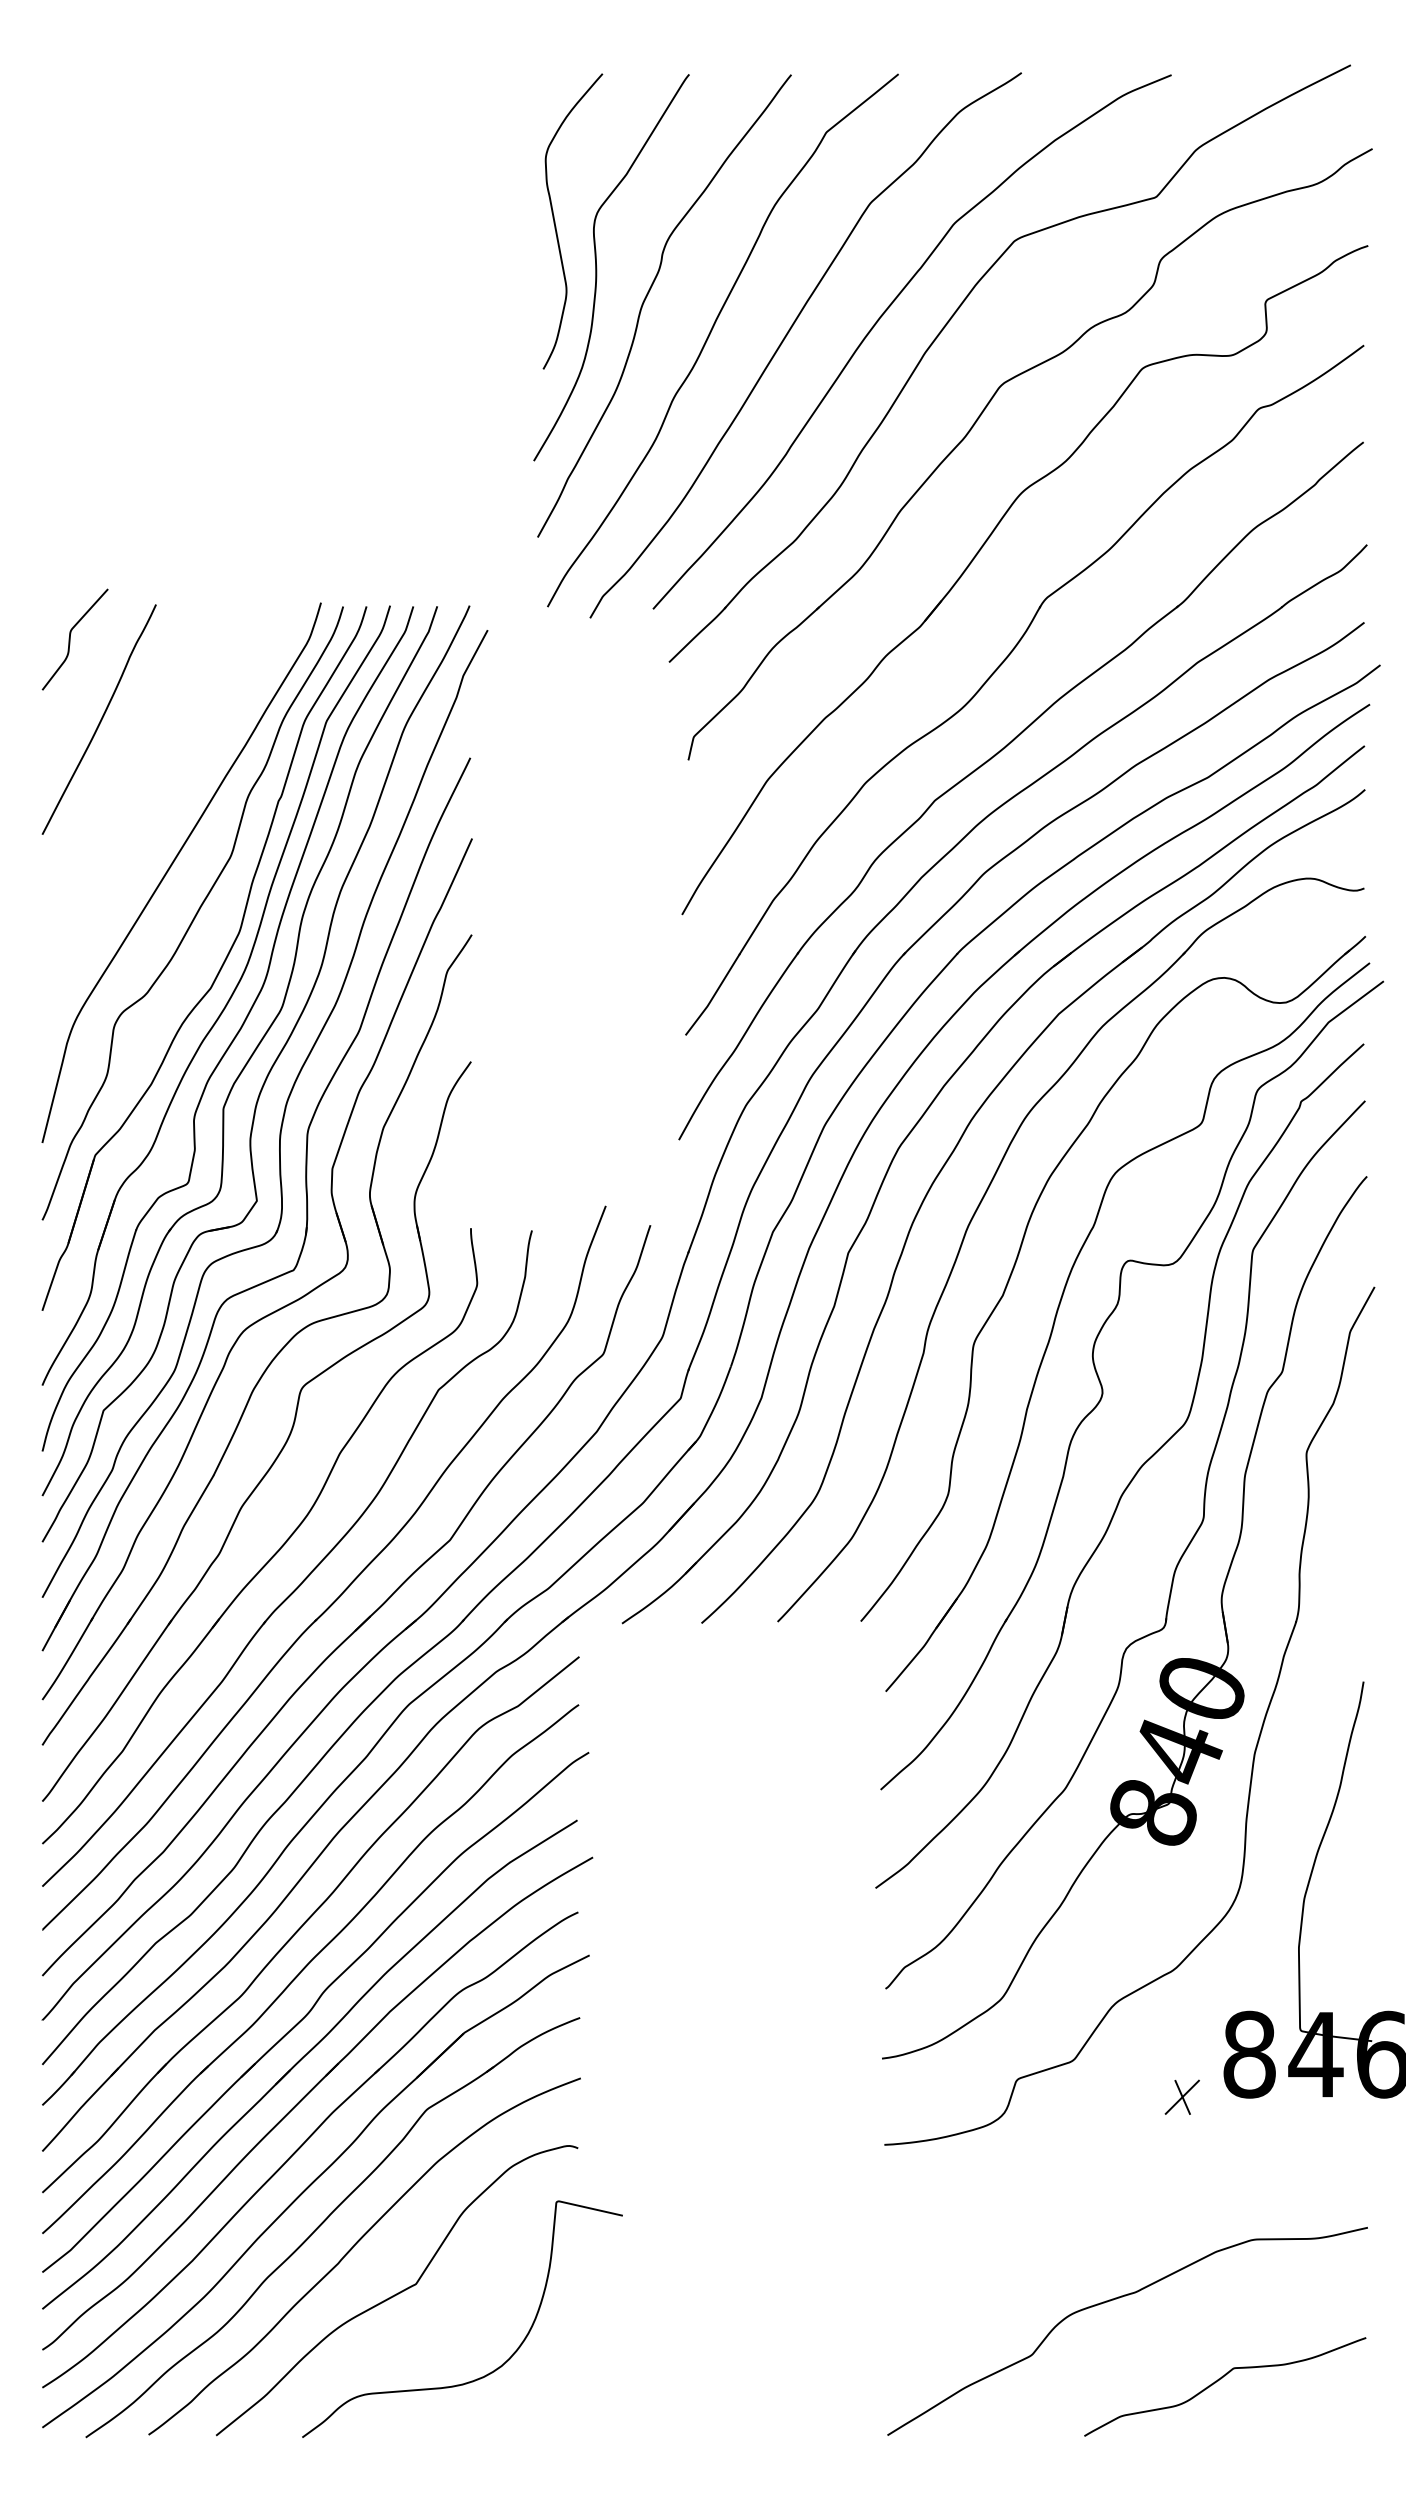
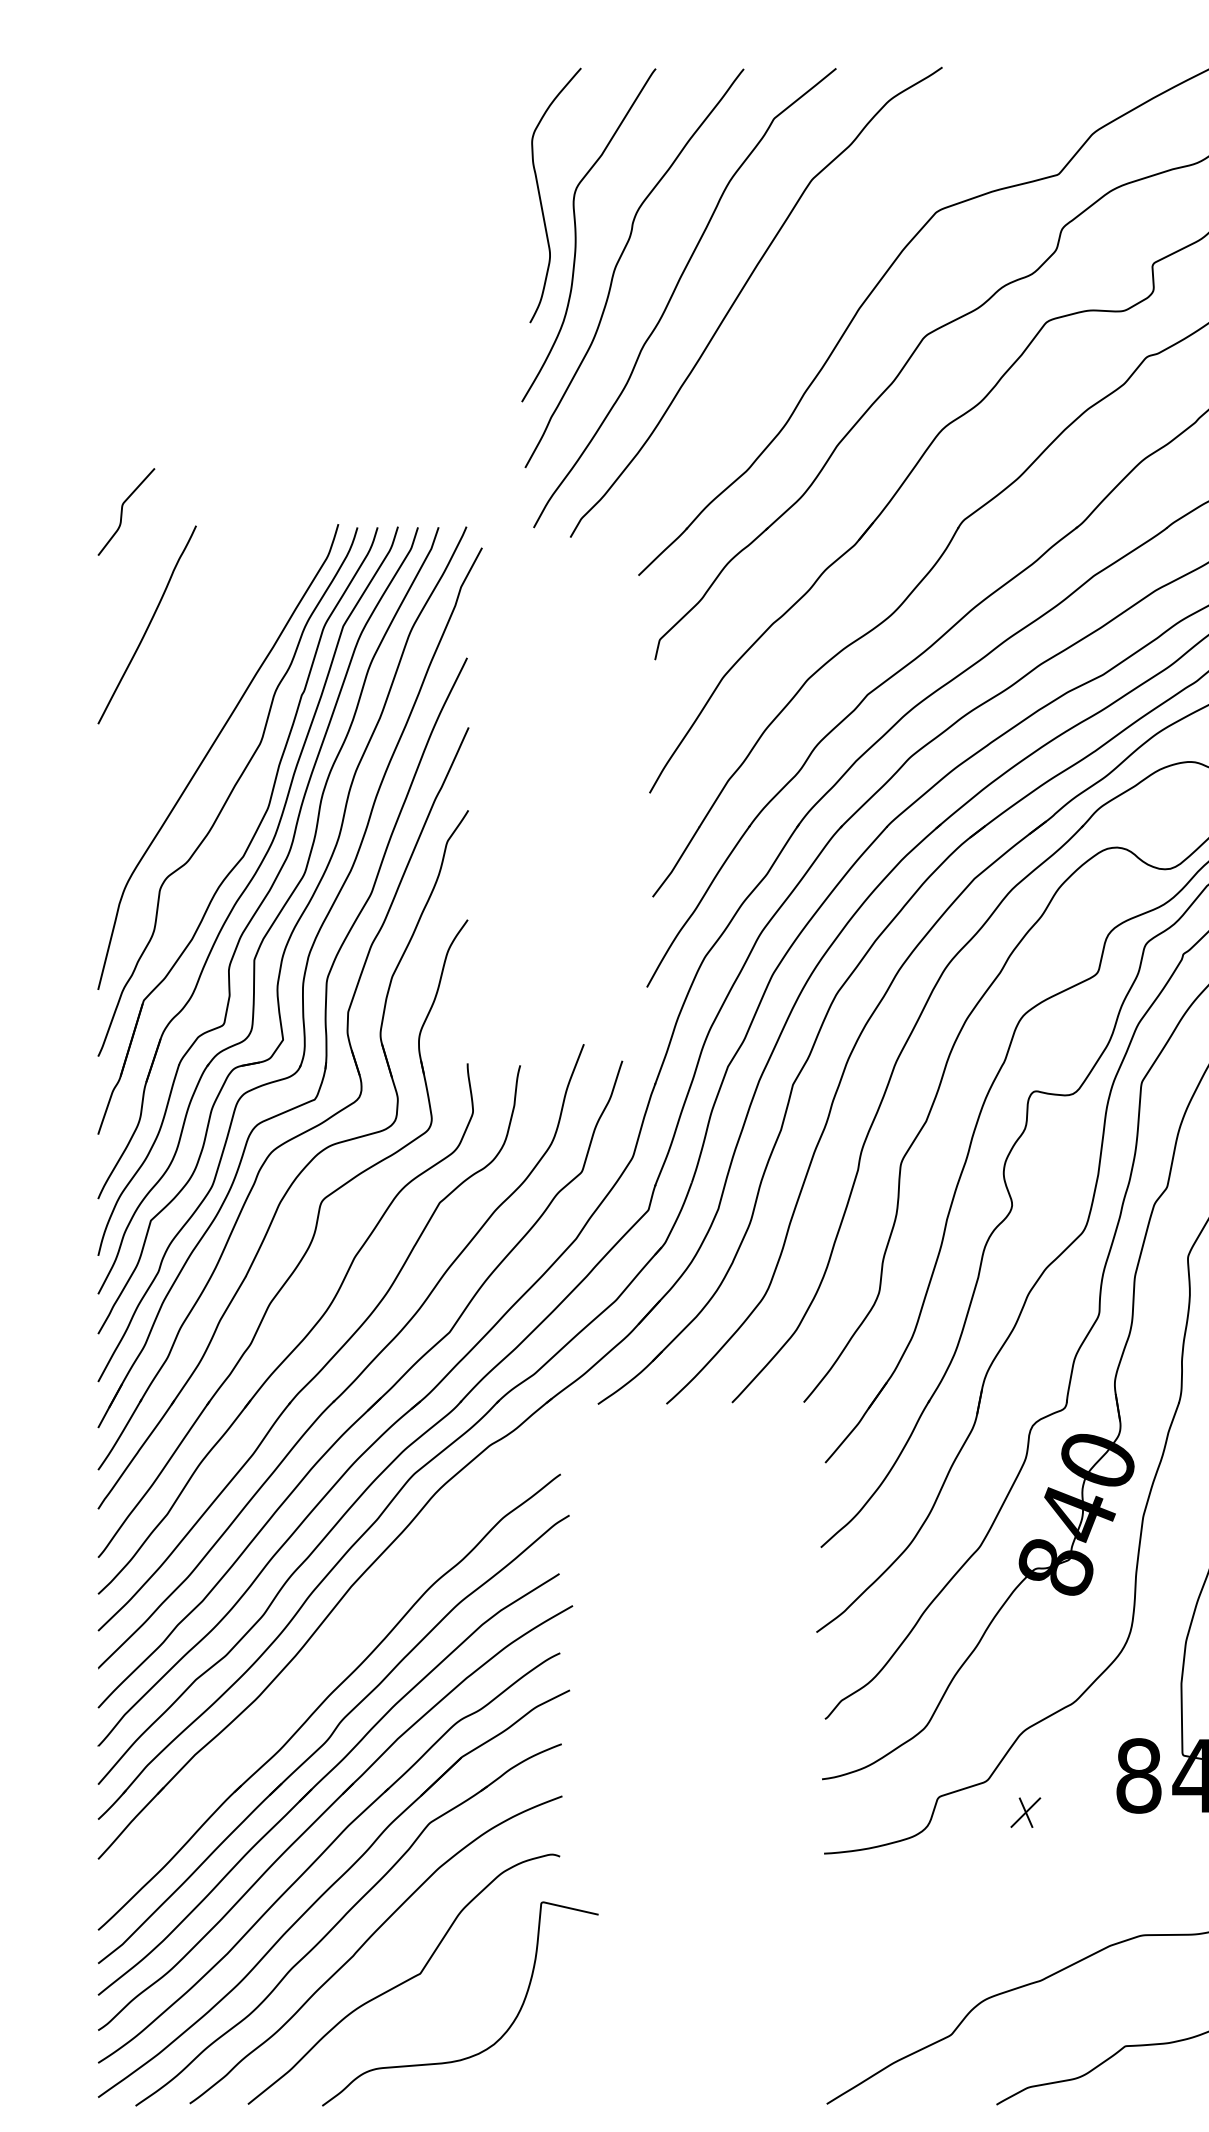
curve: (883, 315) -> (823, 276), removed
curve: (70, 639) -> (122, 511), moved
part: (310, 1924) -> (329, 1663), removed
part: (1181, 2096) -> (1025, 1811), moved

